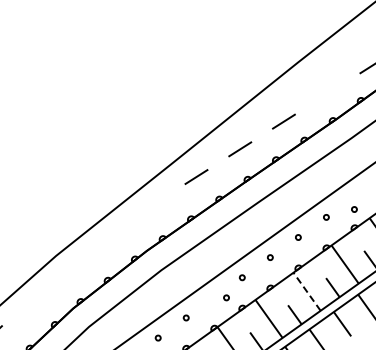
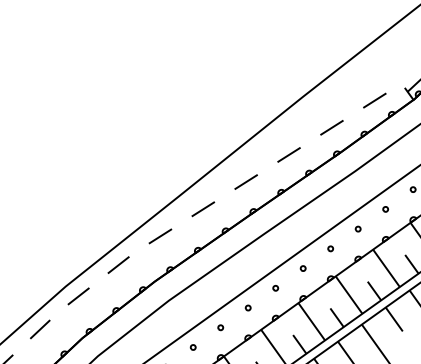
line: (327, 93) -> (331, 127), added
line: (152, 204) -> (160, 236), added
part: (353, 208) -> (357, 228), moved
line: (110, 233) -> (118, 264), added
line: (69, 265) -> (78, 296), added
line: (306, 291) -> (311, 321), dashed -> solid
part: (226, 297) -> (220, 327), moved
line: (30, 299) -> (40, 329), added

